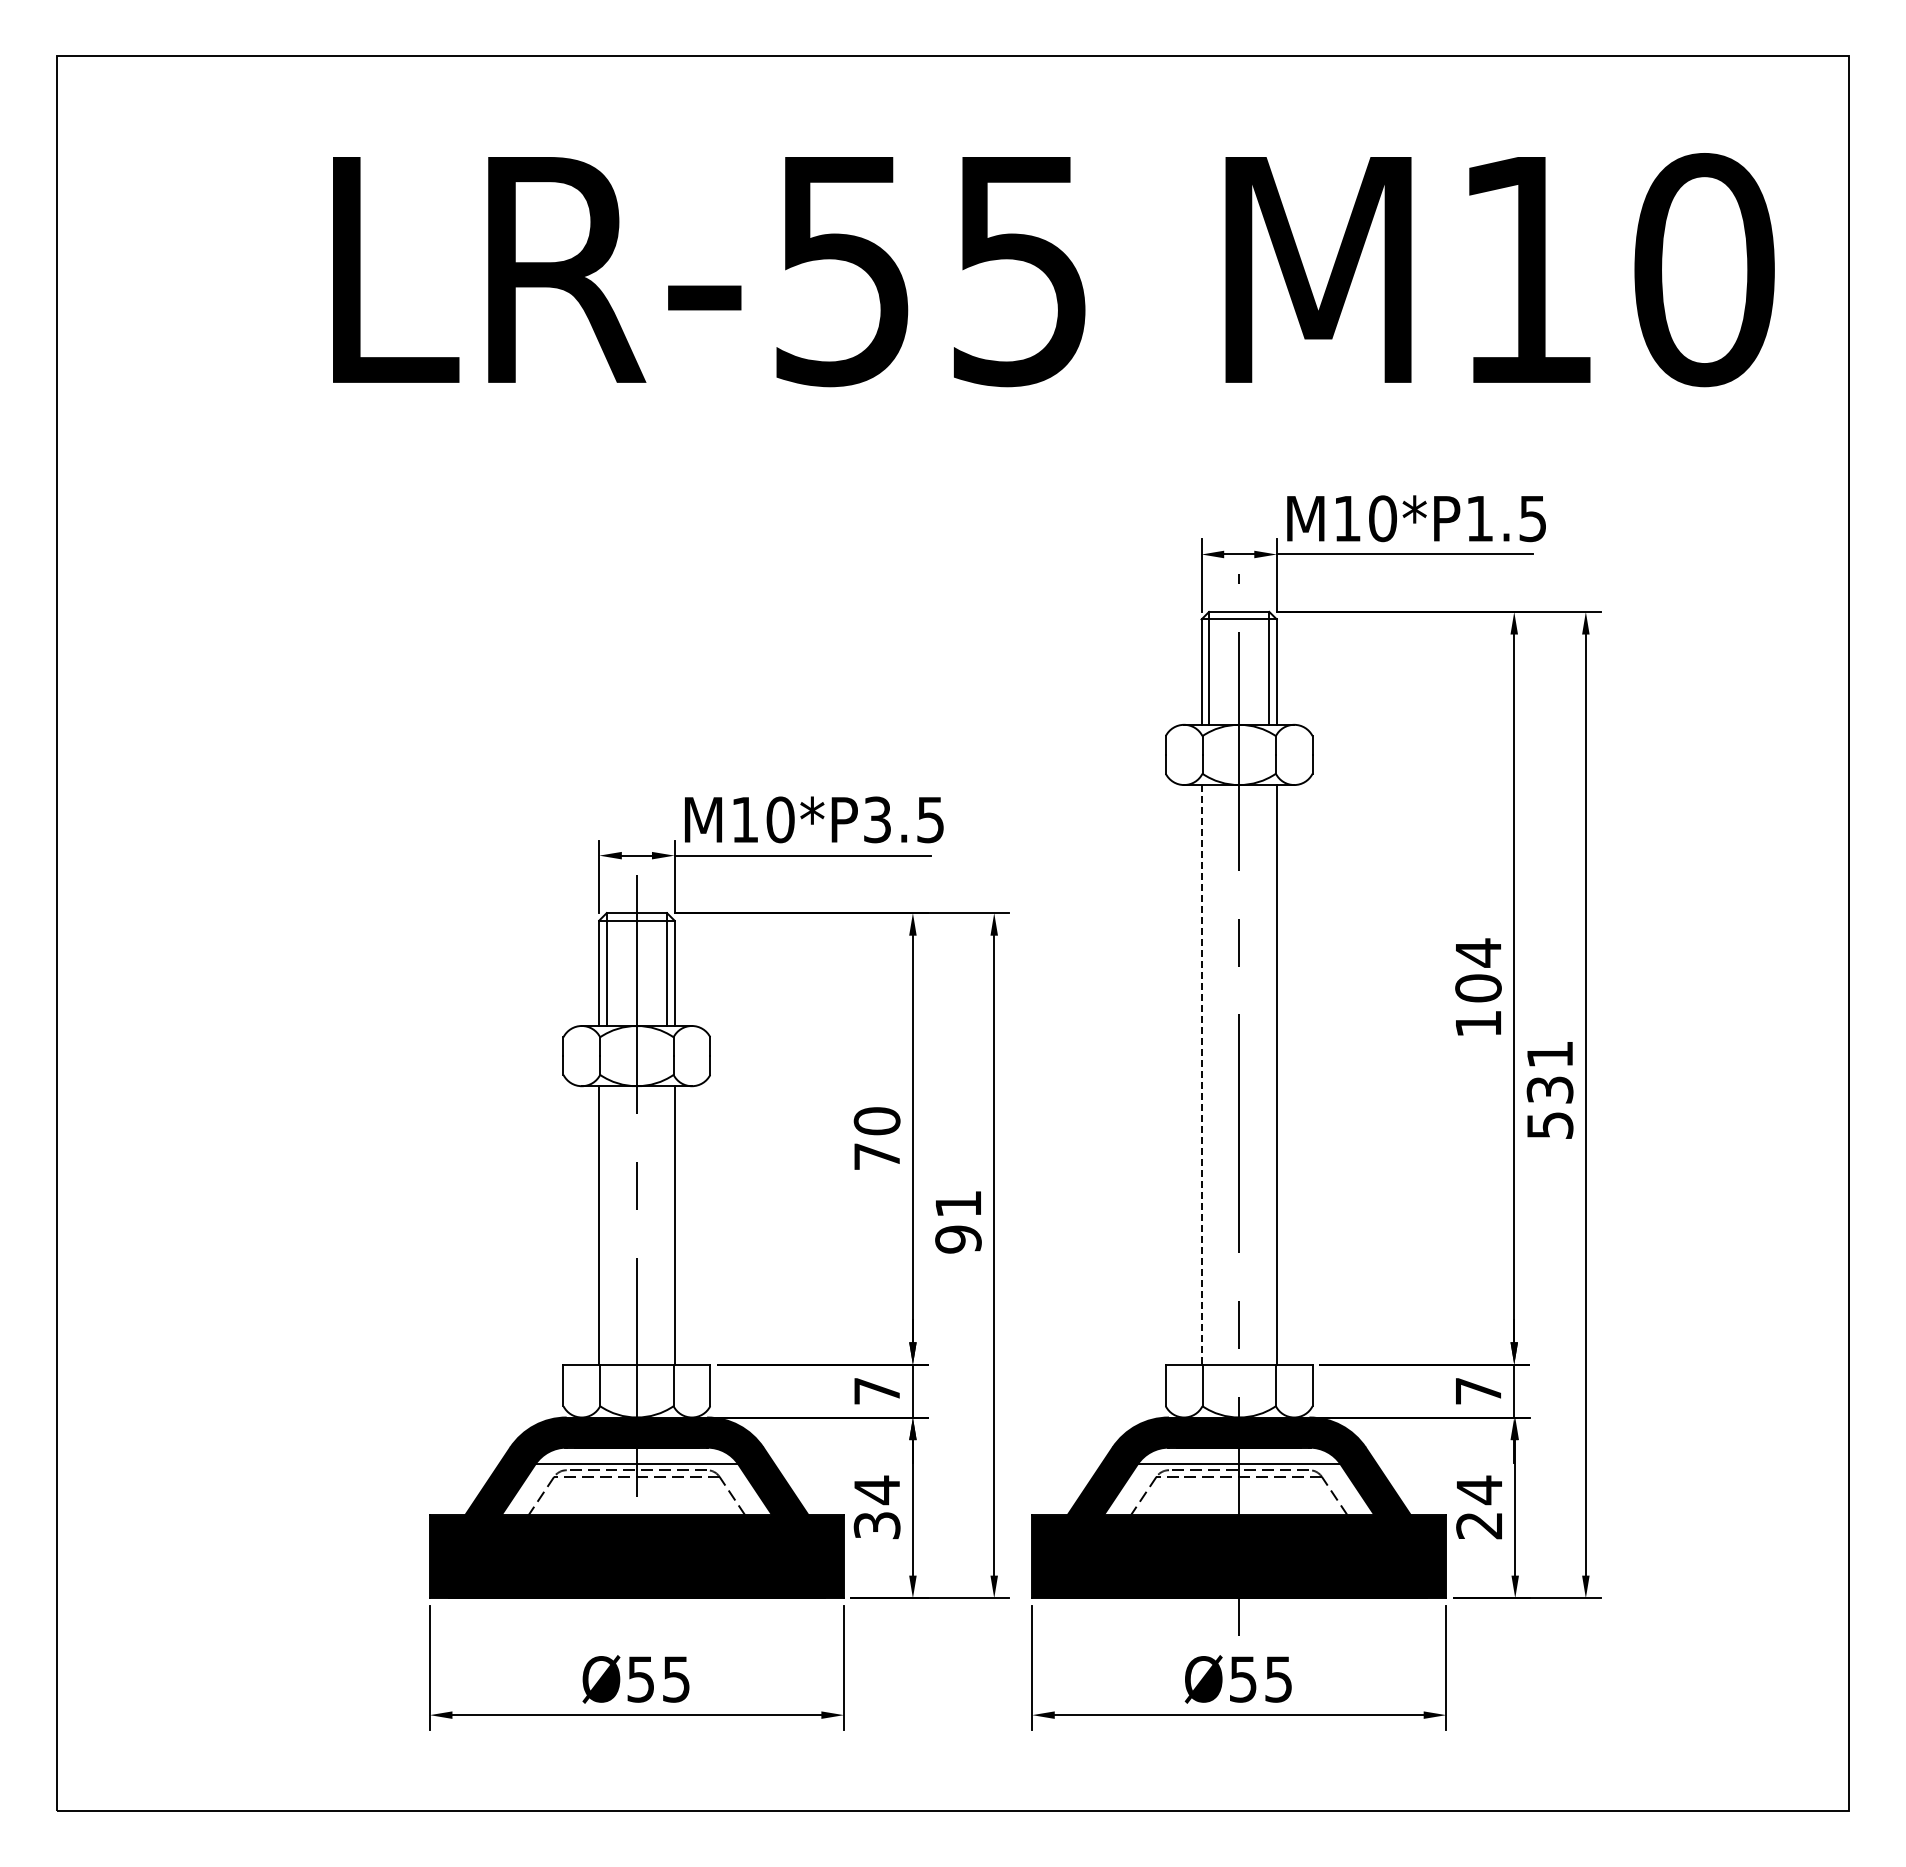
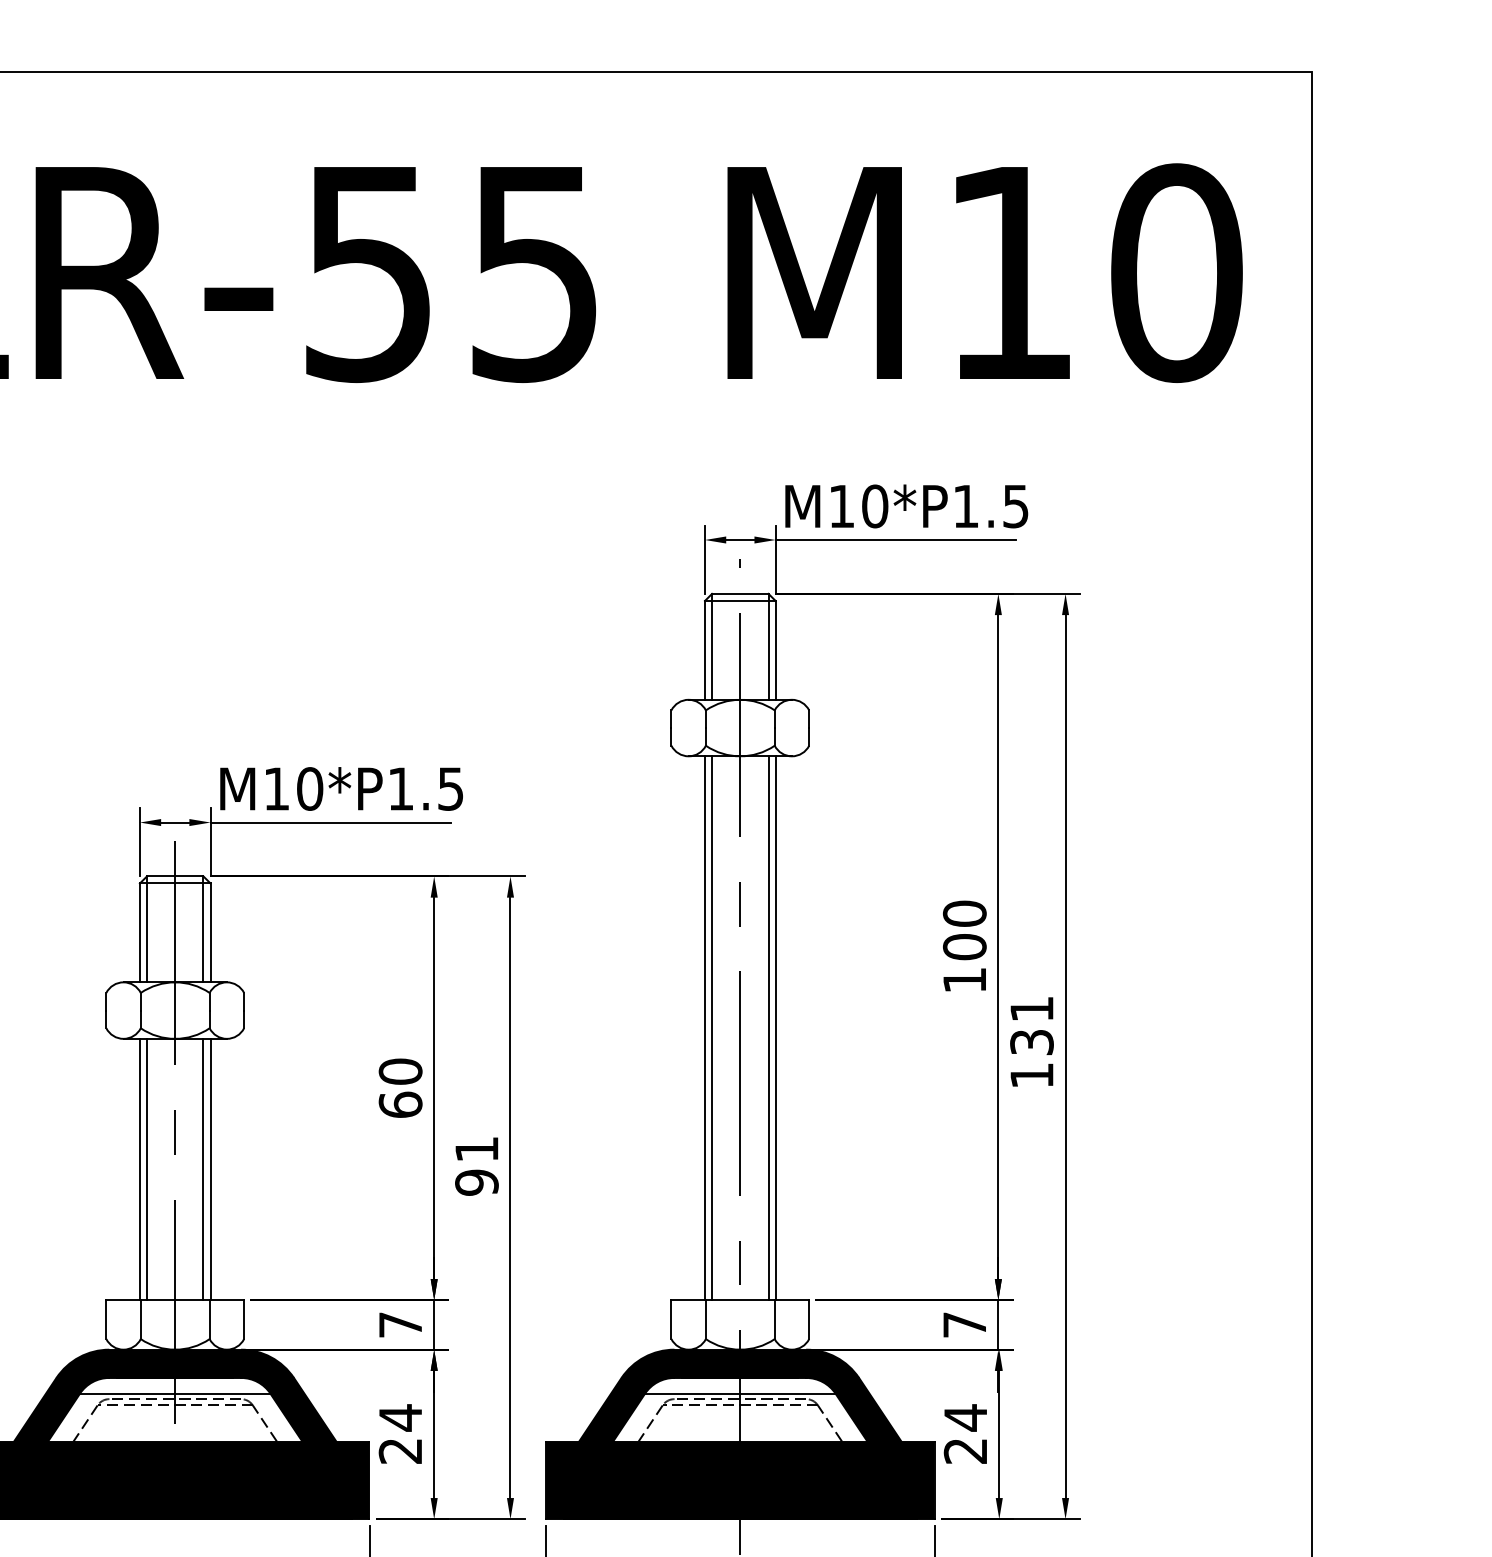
text: (877, 819) -> (400, 788), M10*P3.5 -> M10*P1.5
text: (1478, 952) -> (964, 913), 104 -> 100
line: (1201, 1074) -> (704, 1027), dashed -> solid
line: (1209, 1074) -> (712, 1027), added
line: (1269, 1074) -> (768, 1027), added
text: (1550, 1125) -> (1032, 1075), 531 -> 131
text: (876, 1156) -> (400, 1104), 70 -> 60
line: (606, 1225) -> (146, 1169), added
line: (667, 1225) -> (203, 1169), added
text: (877, 1525) -> (400, 1451), 34 -> 24

